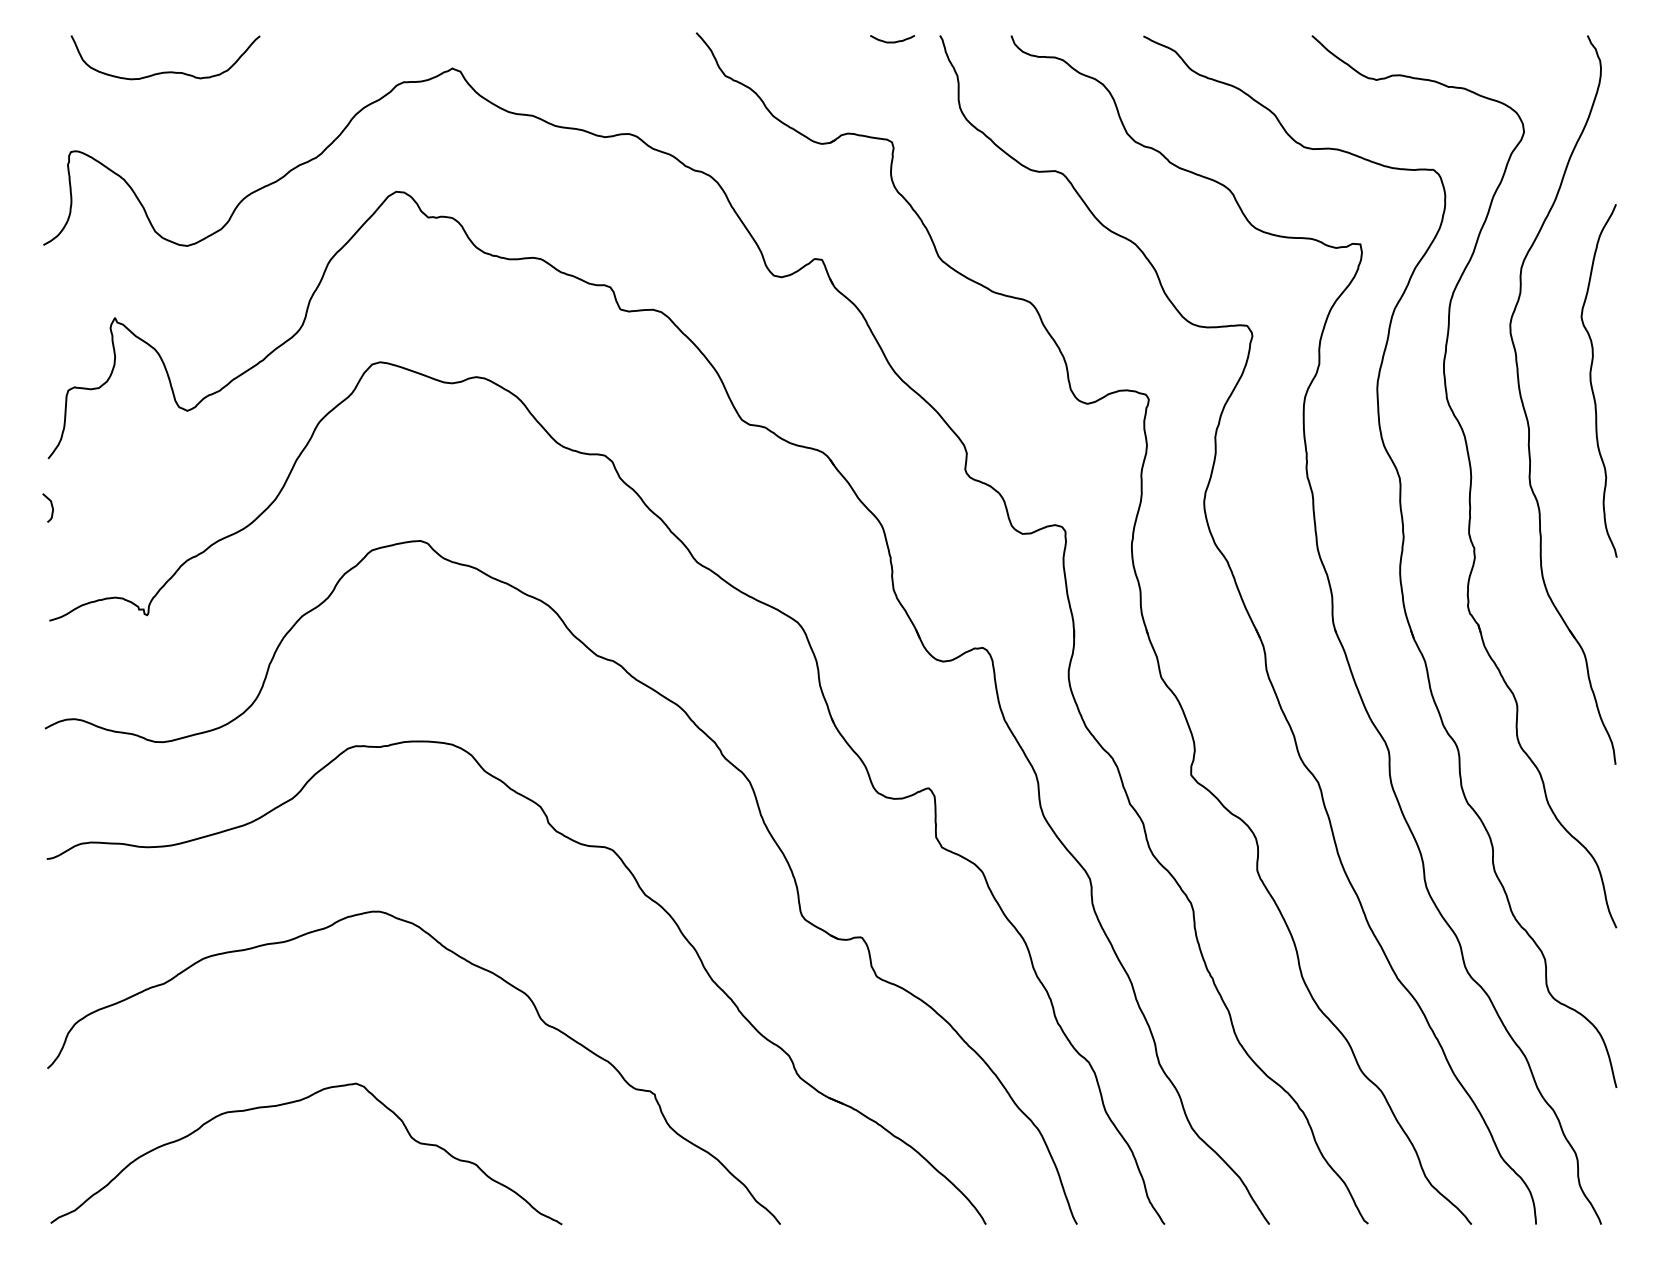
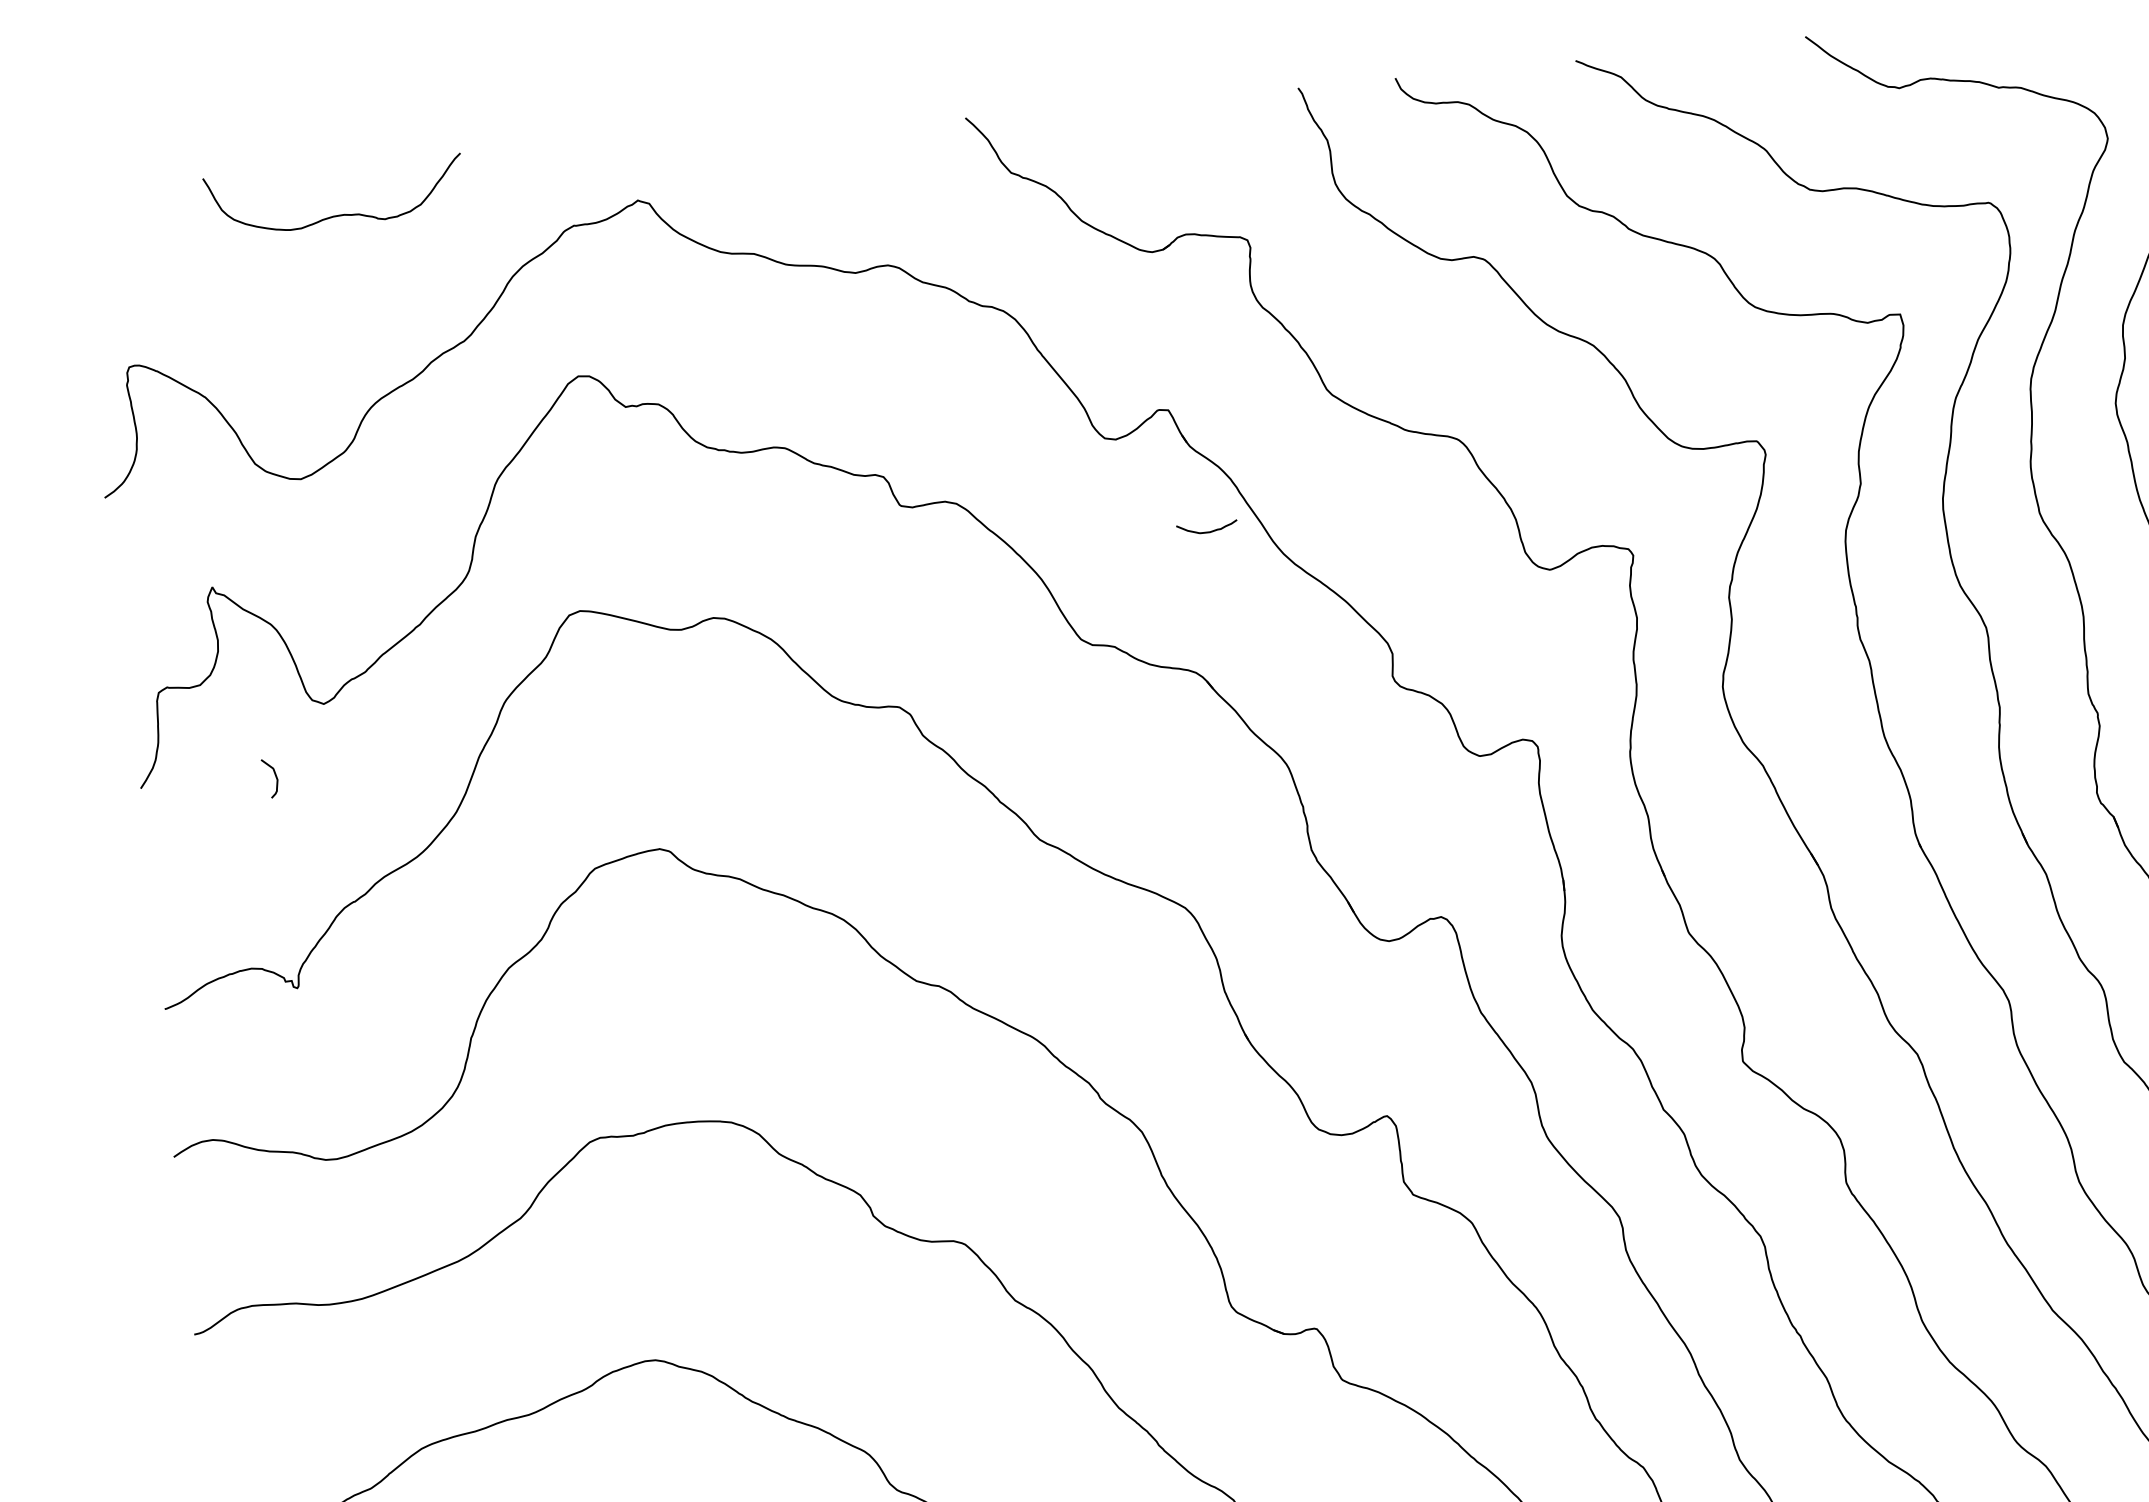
curve: (892, 41) -> (1207, 531), moved
curve: (165, 71) -> (336, 214), moved
curve: (51, 507) -> (275, 777), moved

